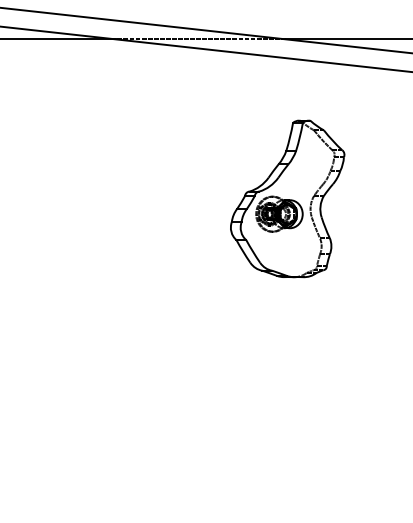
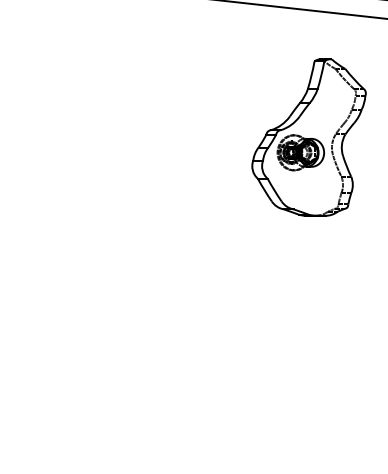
part: (287, 198) -> (308, 137), moved

